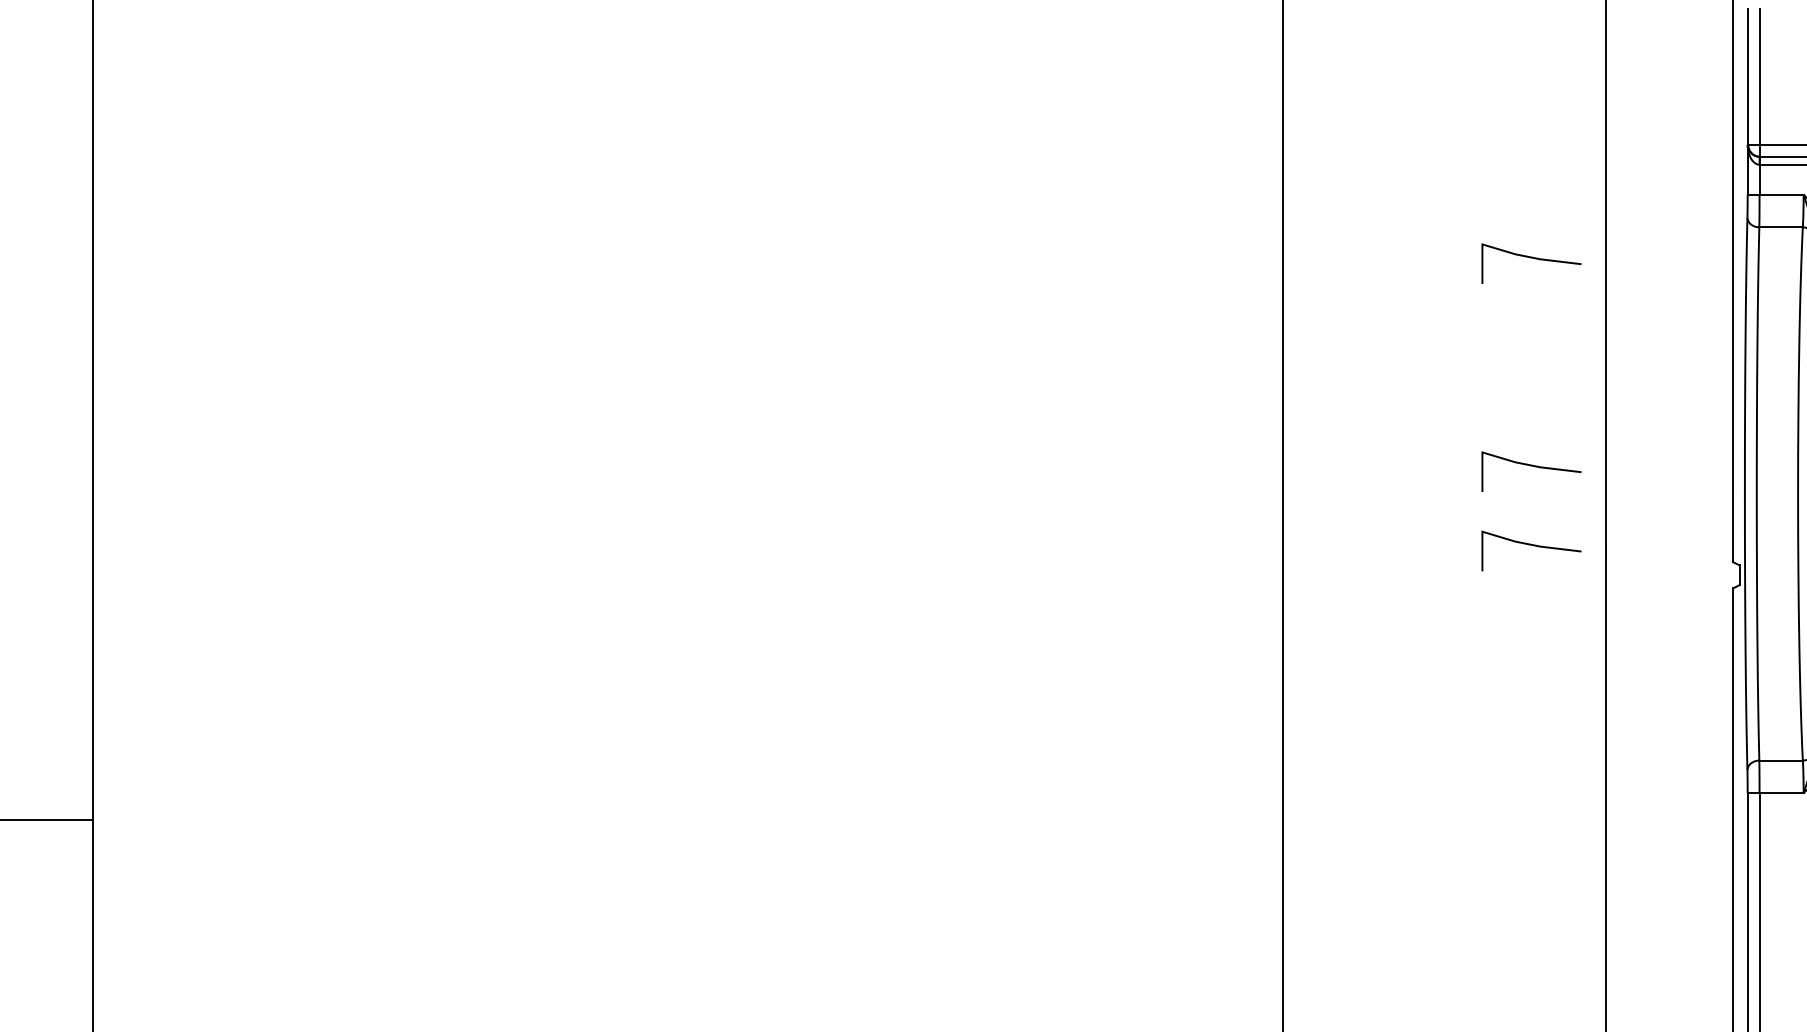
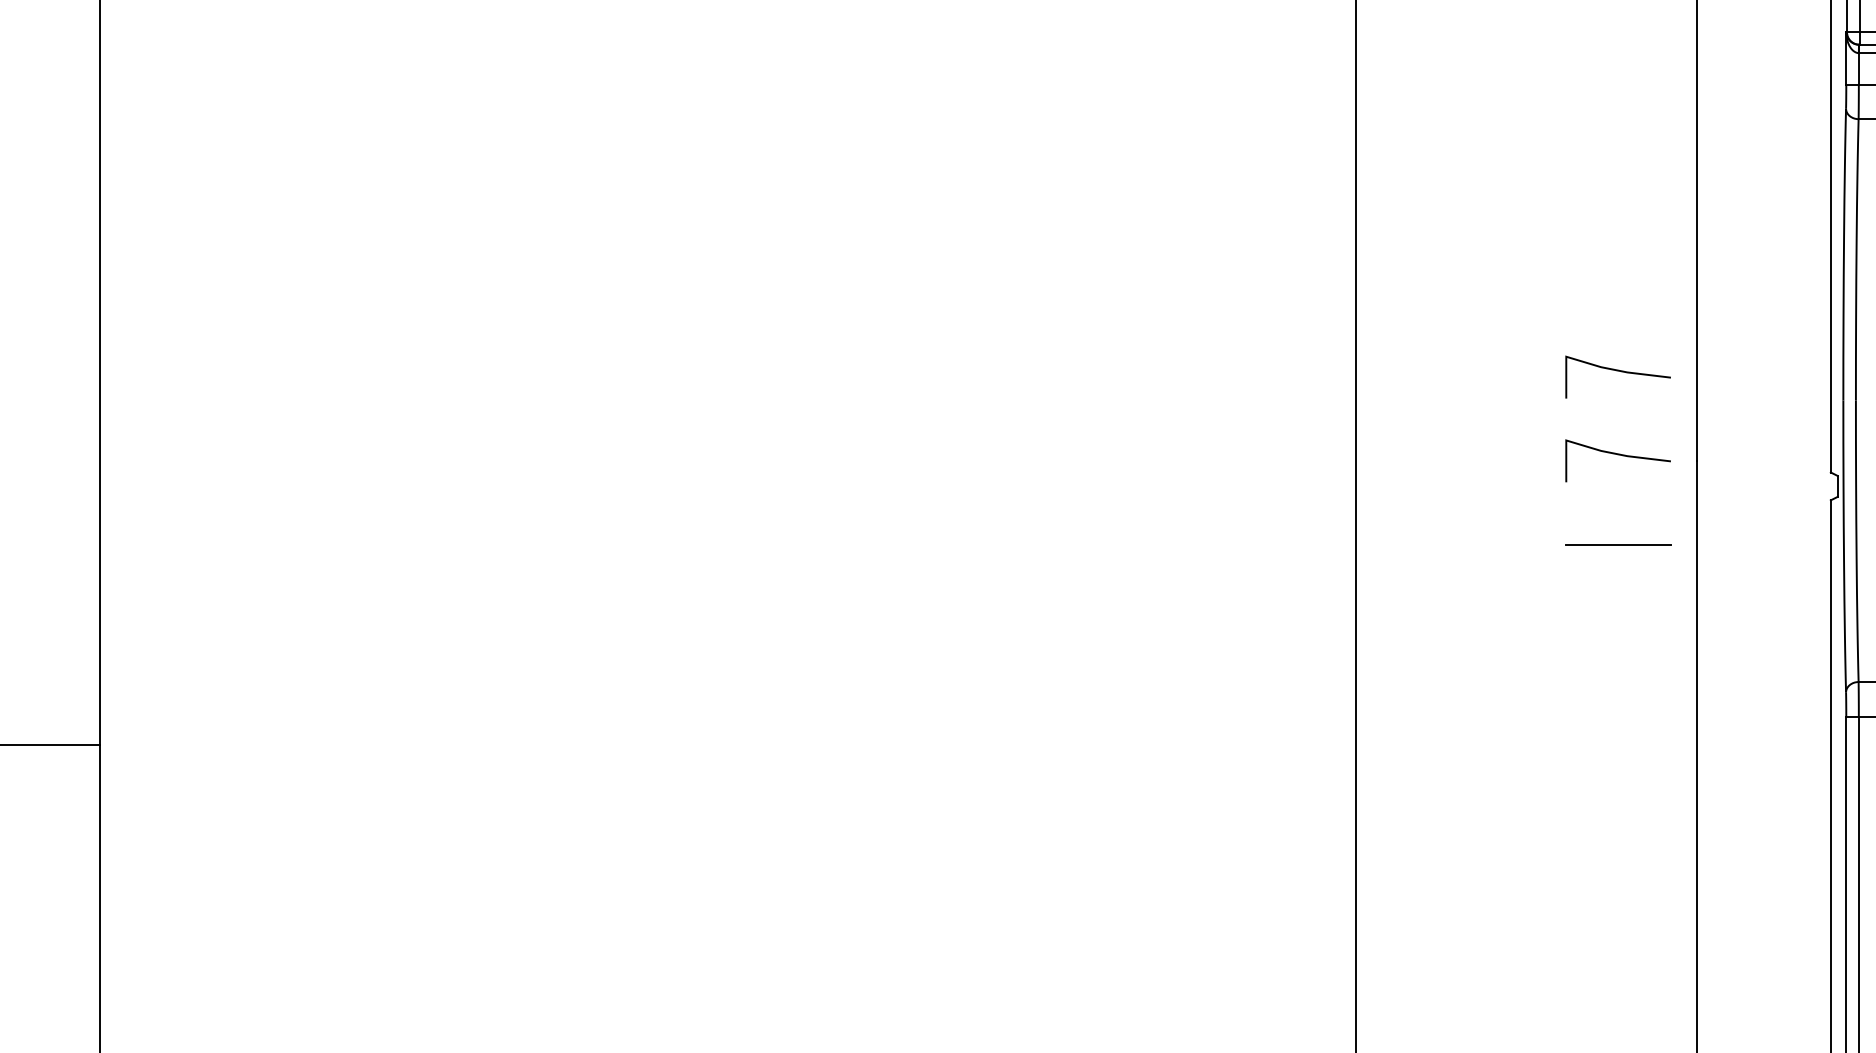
curve: (1531, 258) -> (1618, 152), removed
line: (1531, 630) -> (1618, 544), added

